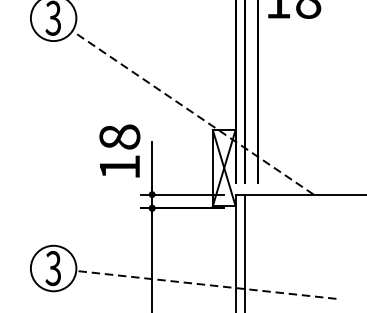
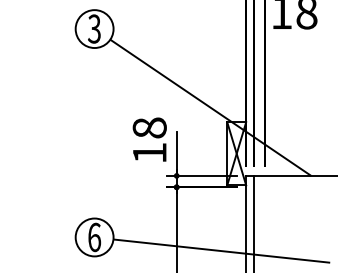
line: (192, 112) -> (210, 107), dashed -> solid
text: (53, 268) -> (94, 237), 3 -> 6
line: (205, 285) -> (221, 251), dashed -> solid

